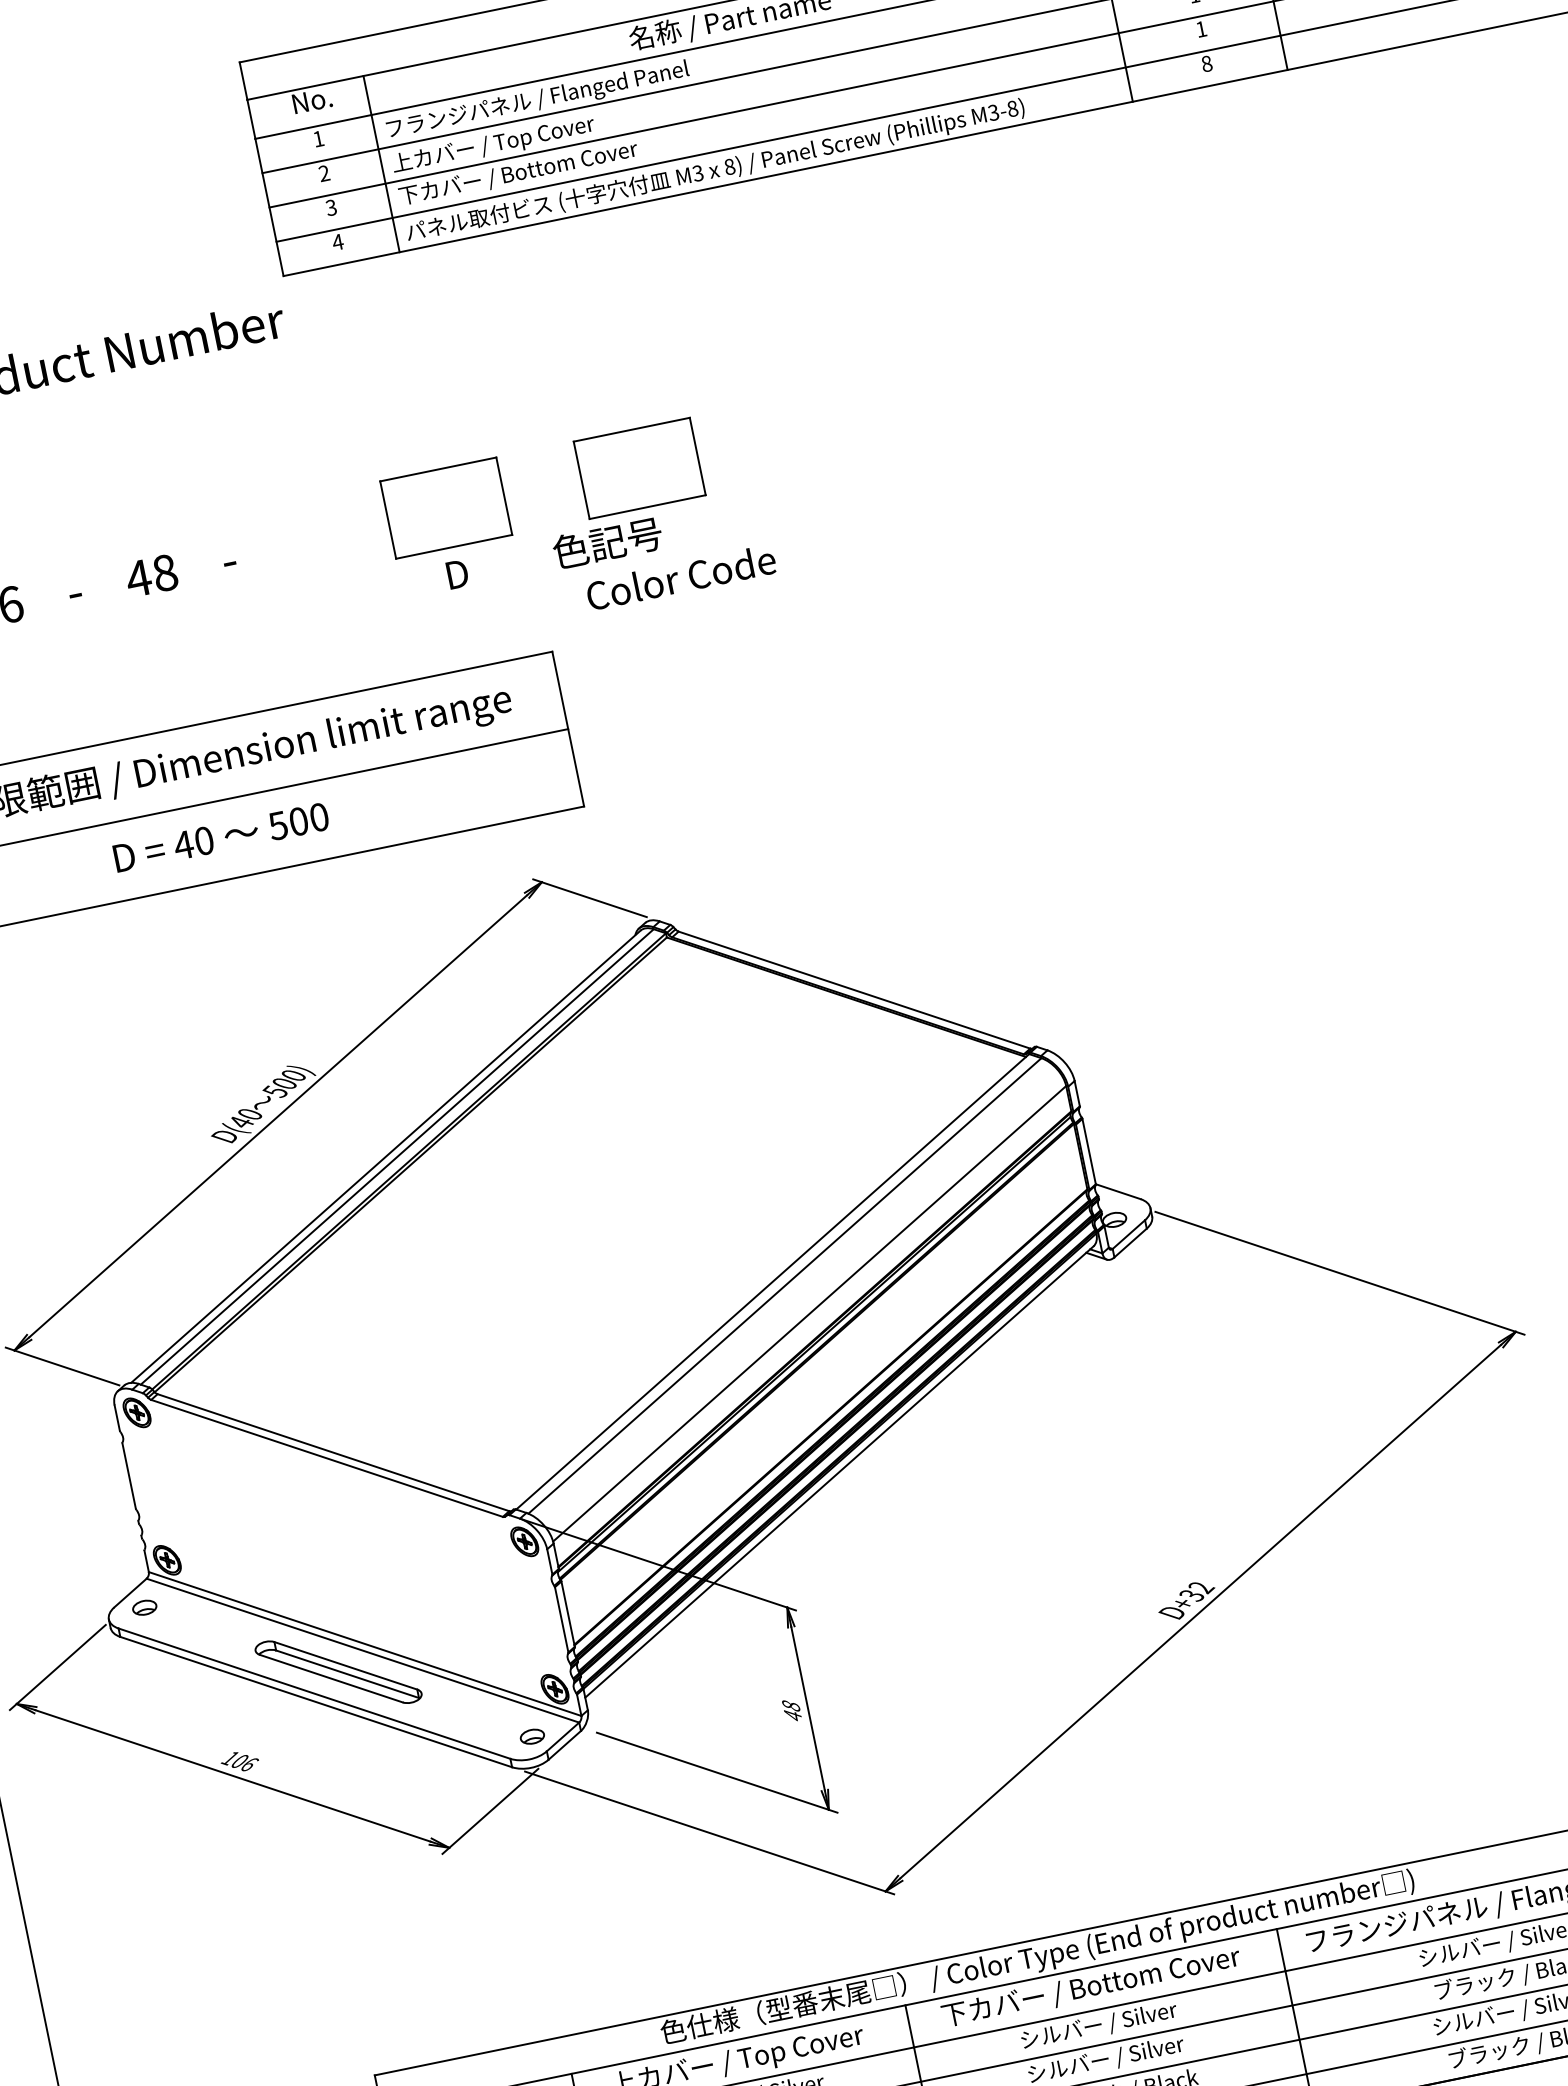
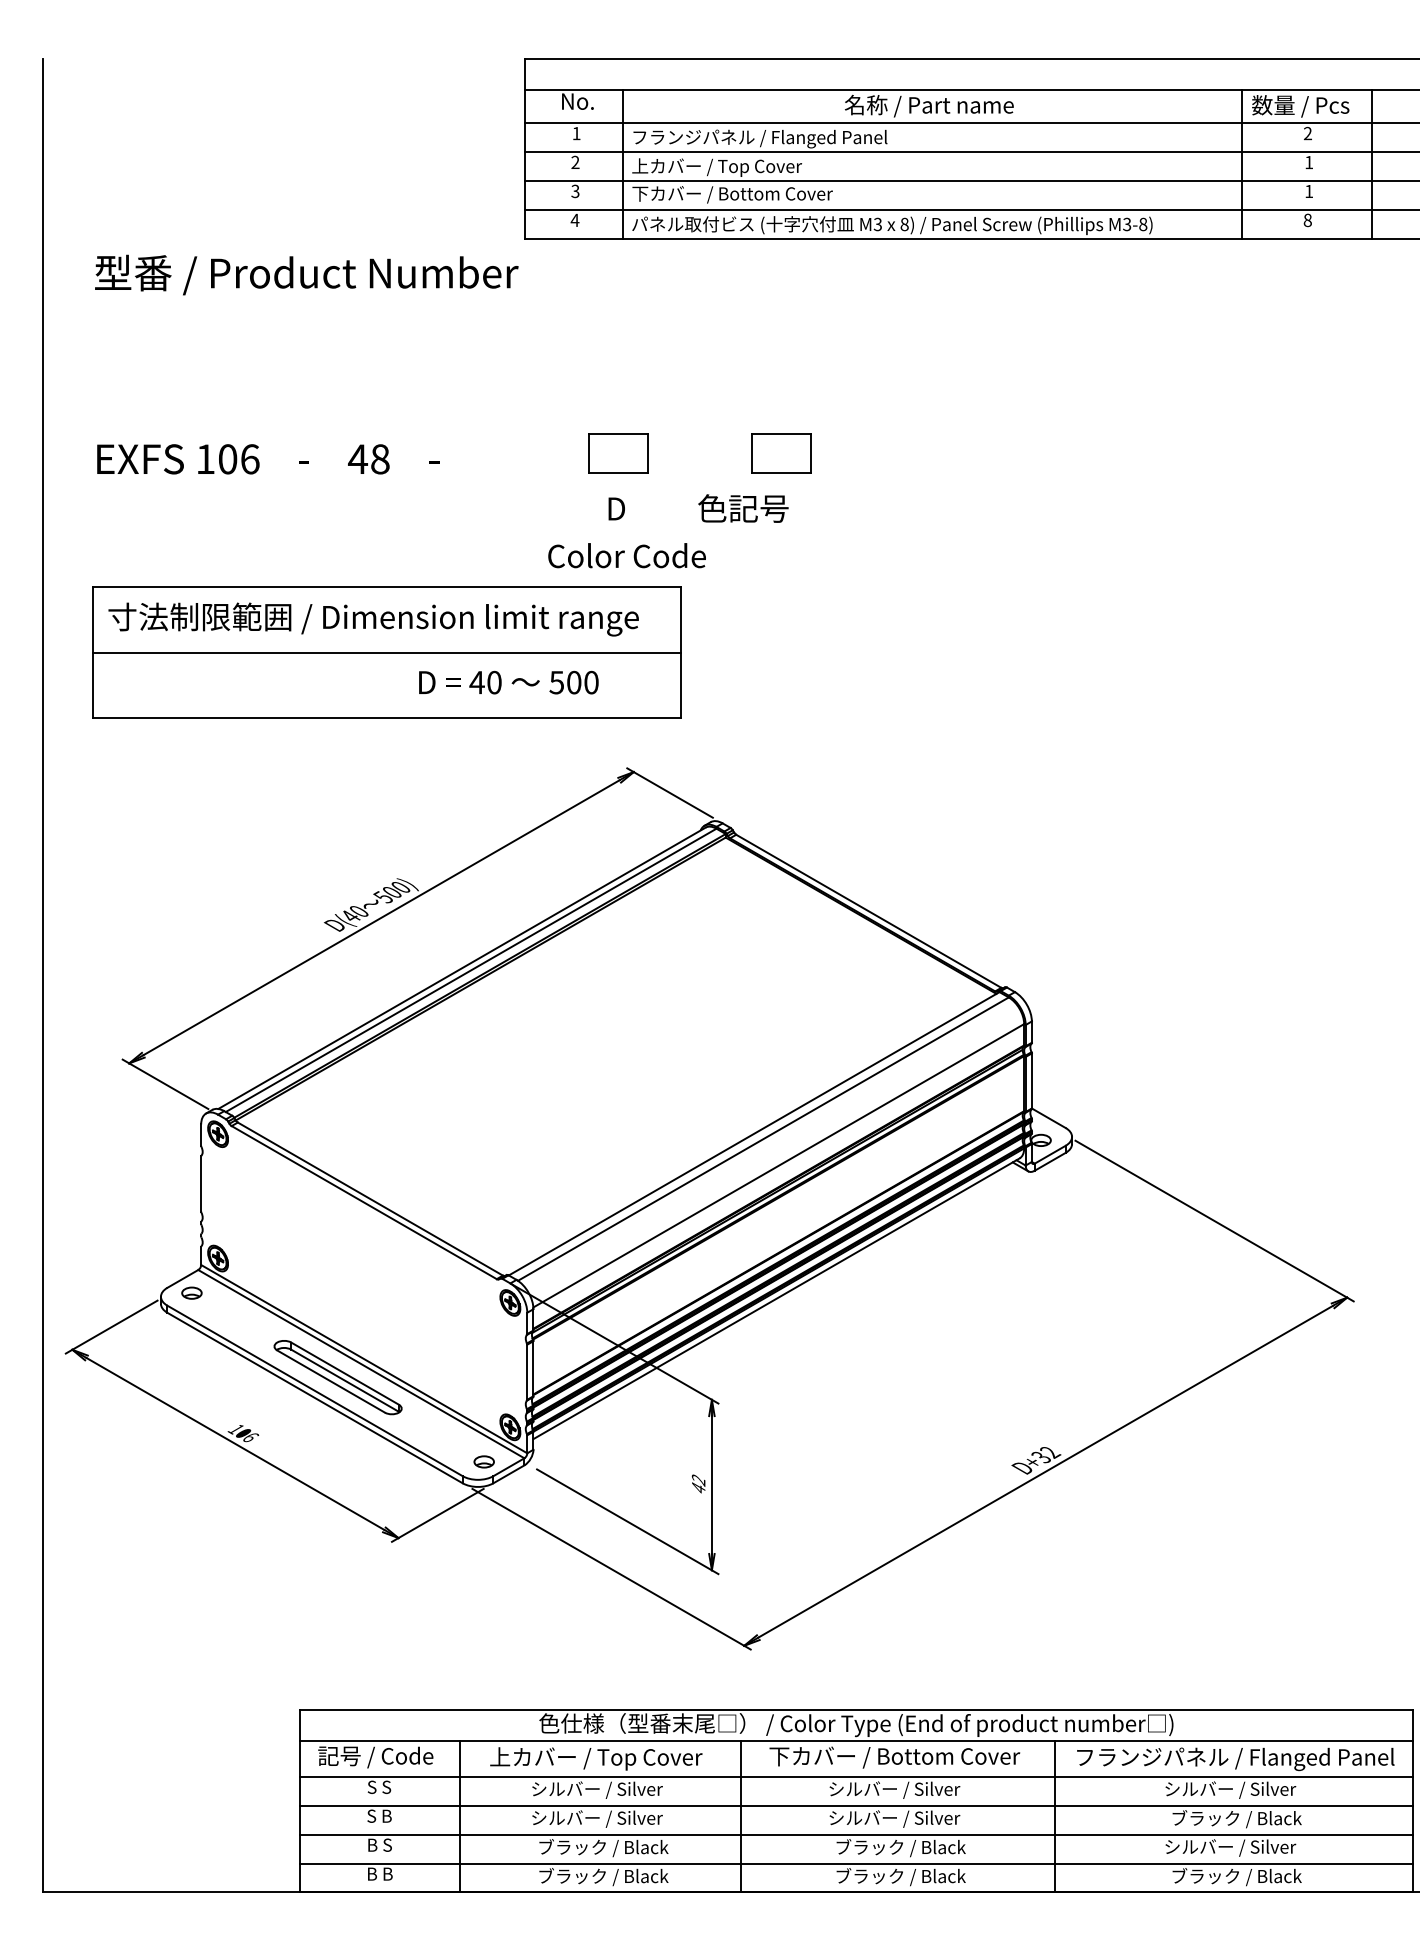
part: (639, 468) -> (781, 453), size x0.6
part: (446, 508) -> (618, 453), size x0.6
text: (680, 577) -> (626, 555), moved
text: (220, 837) -> (508, 682), moved
text: (791, 1706) -> (698, 1480), 48 -> 42

